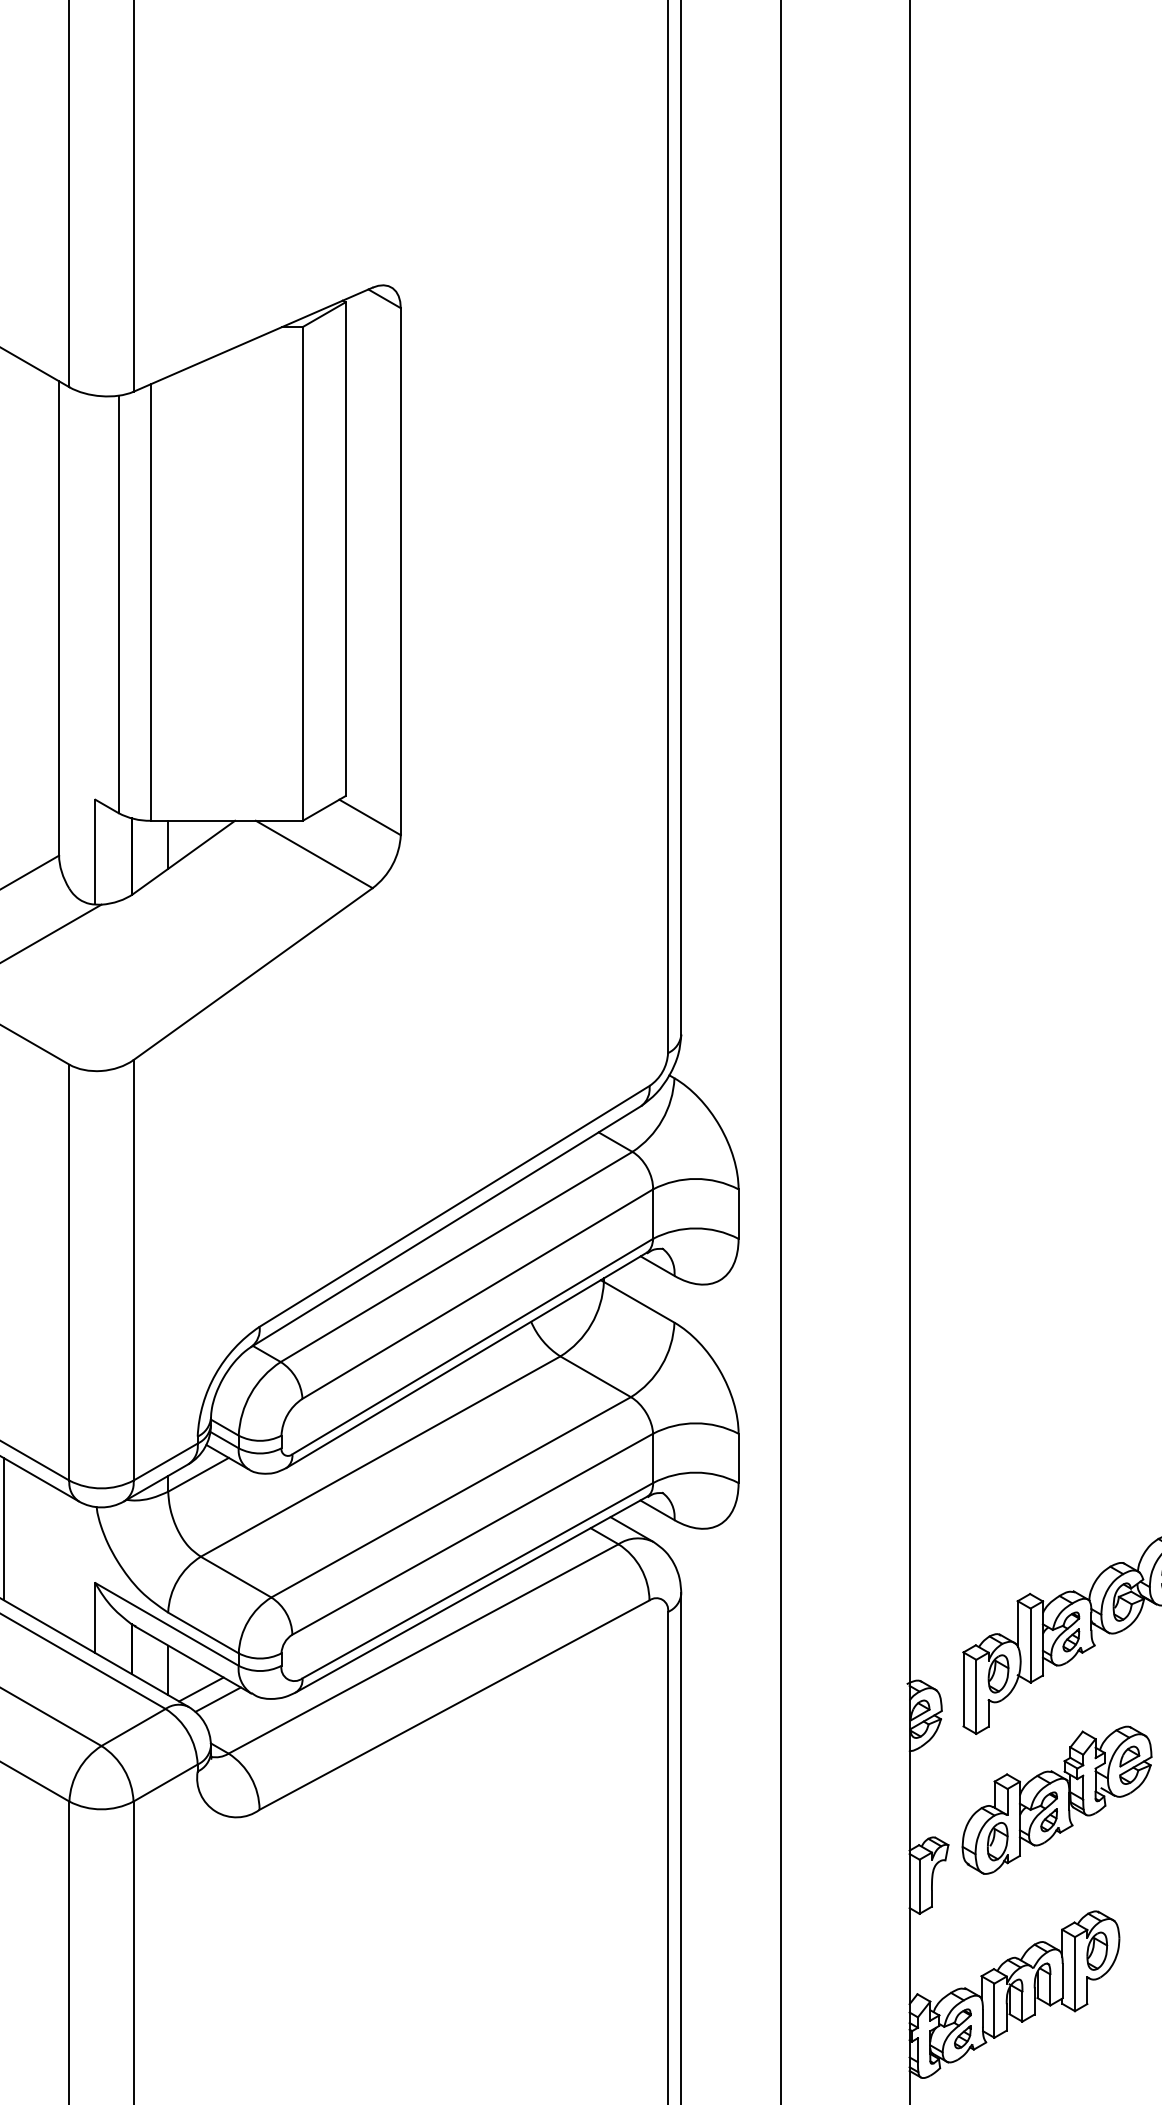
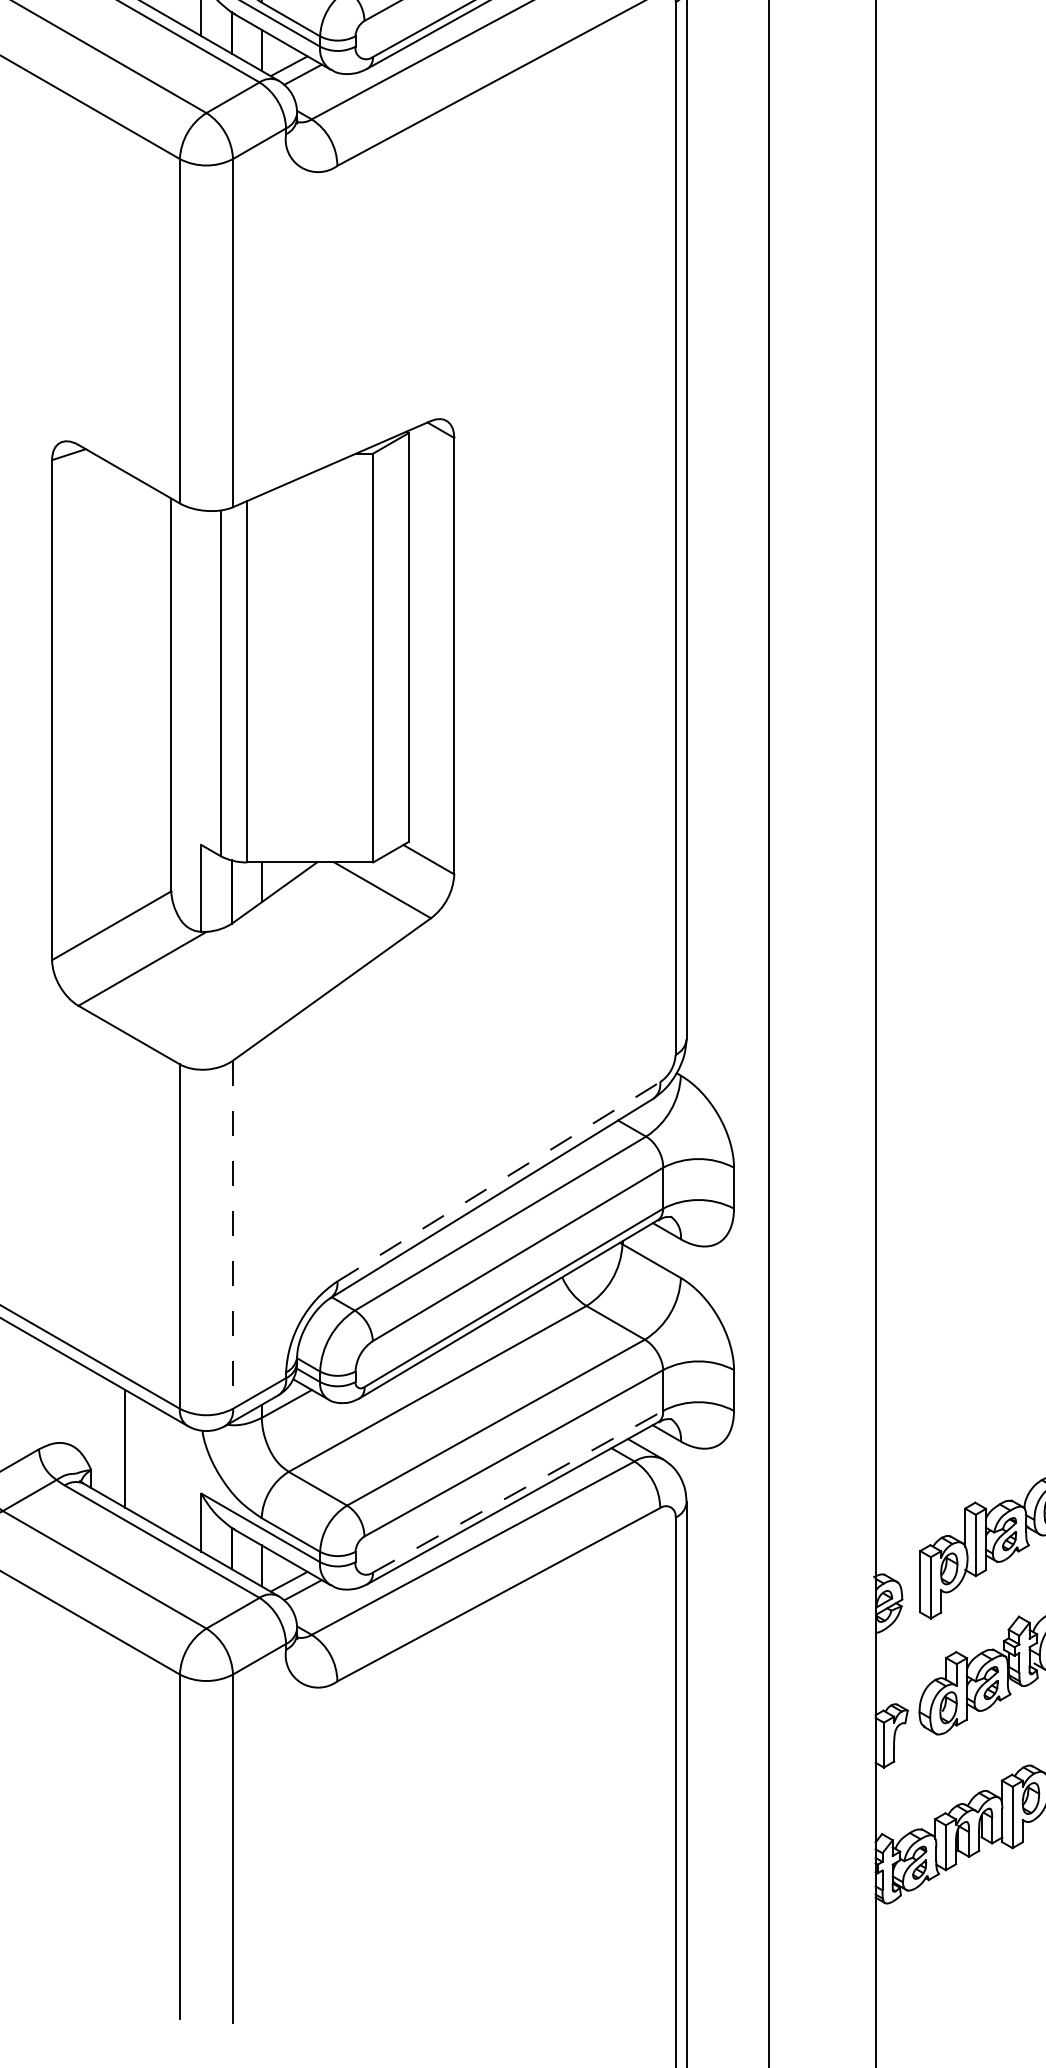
line: (454, 1206) -> (498, 1181), solid -> dashed
line: (134, 1271) -> (233, 1235), solid -> dashed
line: (478, 1580) -> (518, 1491), solid -> dashed

